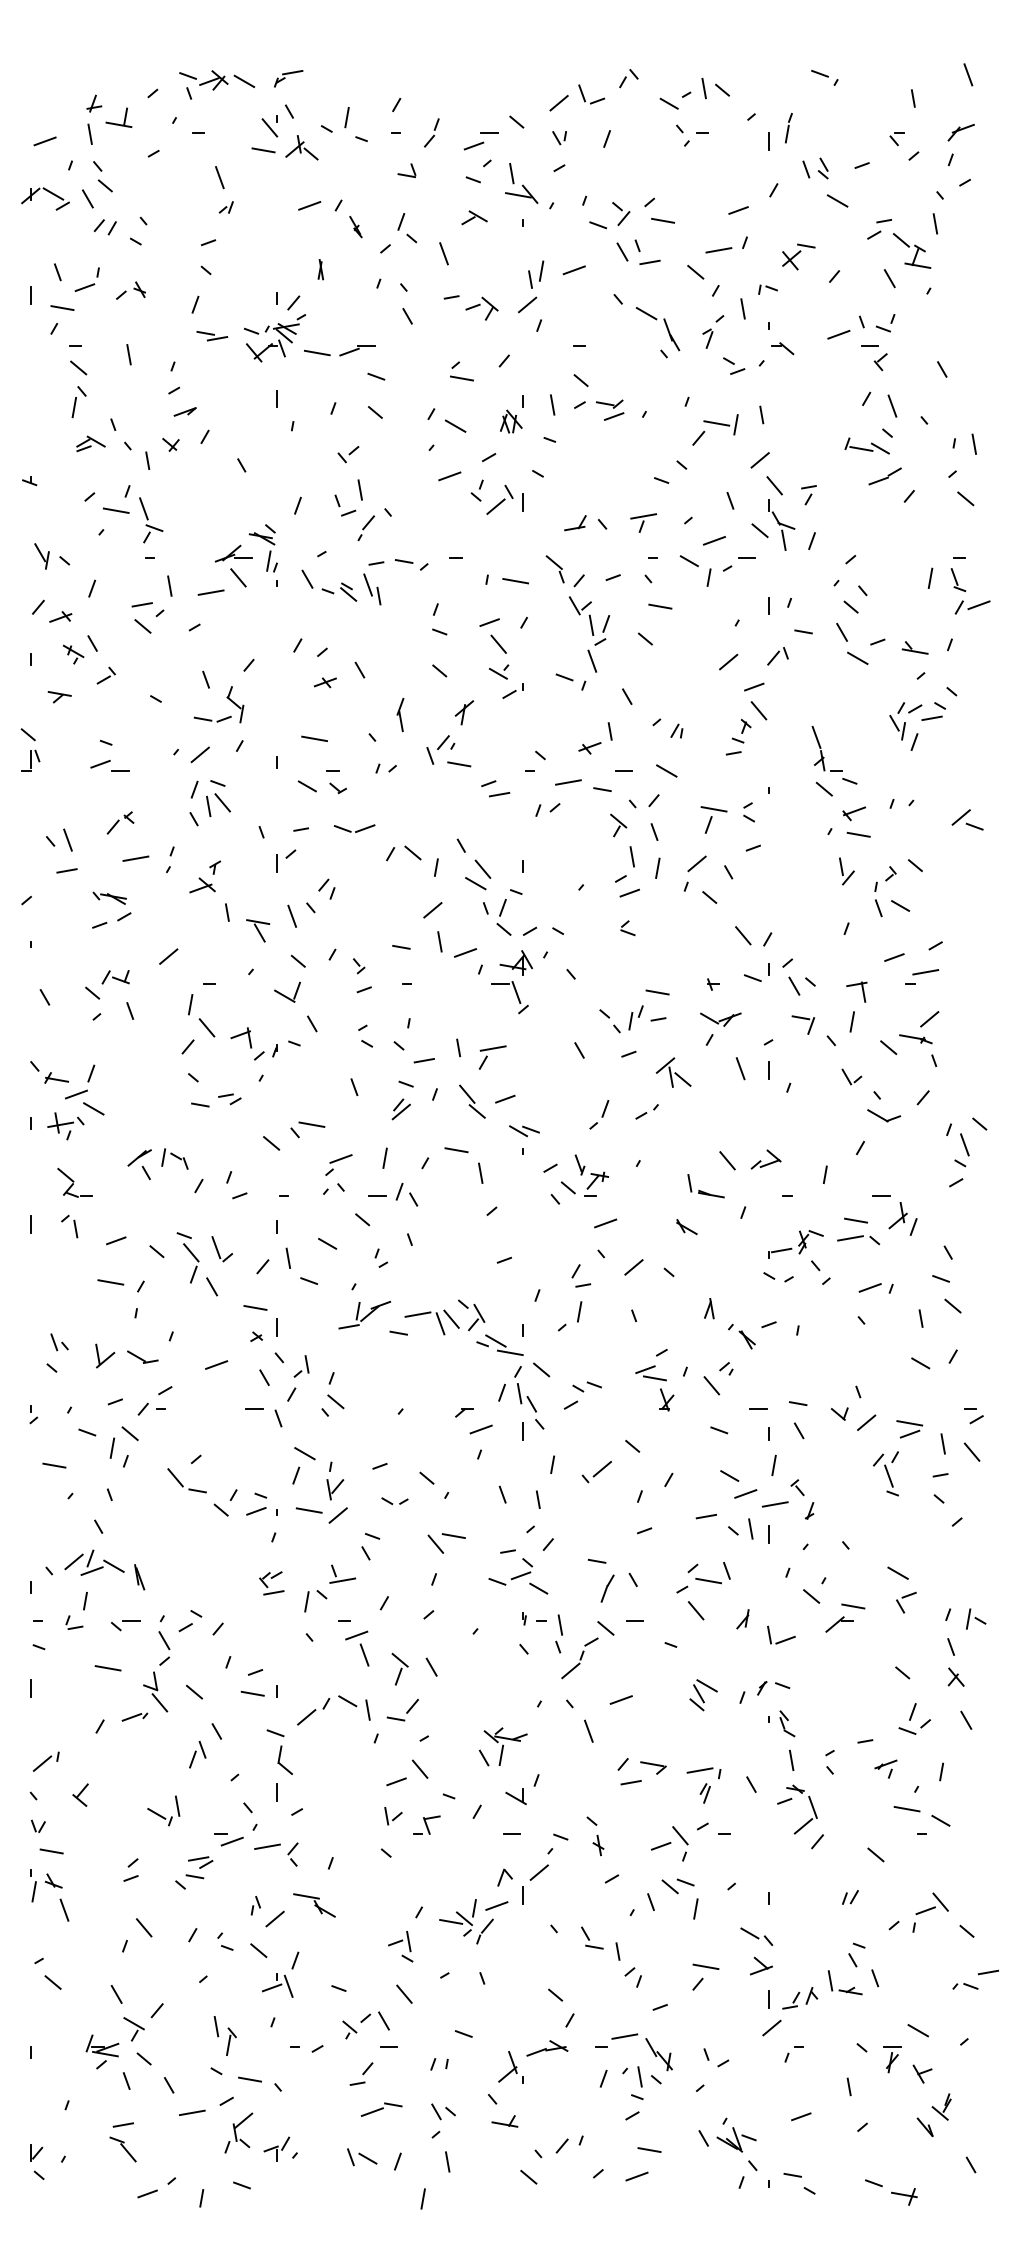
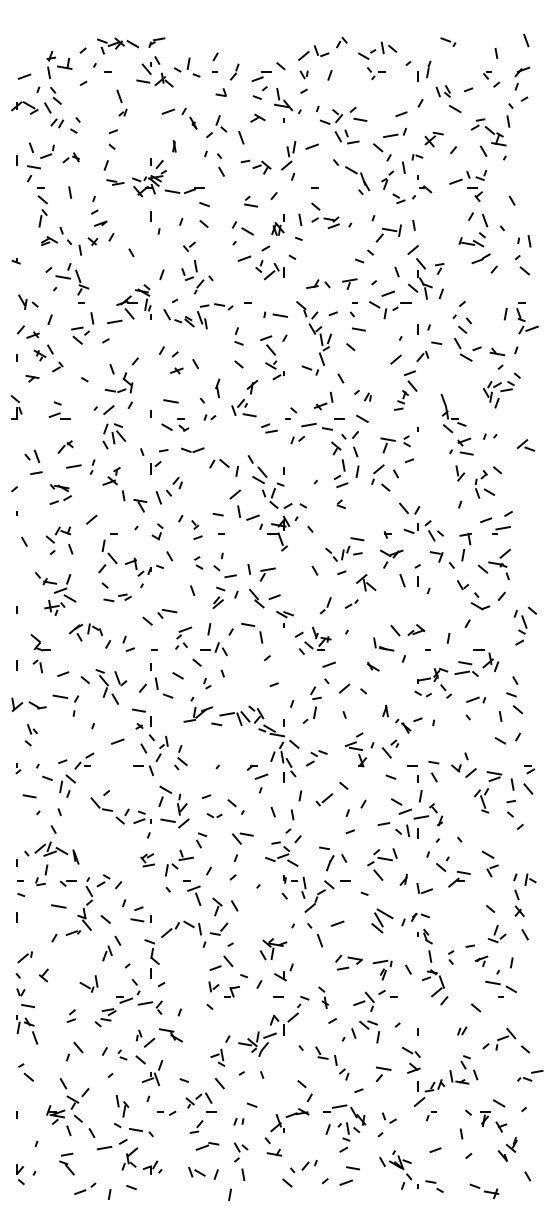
part: (289, 978) -> (157, 531), size x0.6
part: (67, 1099) -> (55, 593), moved
part: (125, 1355) -> (28, 704), moved
part: (703, 1695) -> (382, 921), size x1.4

